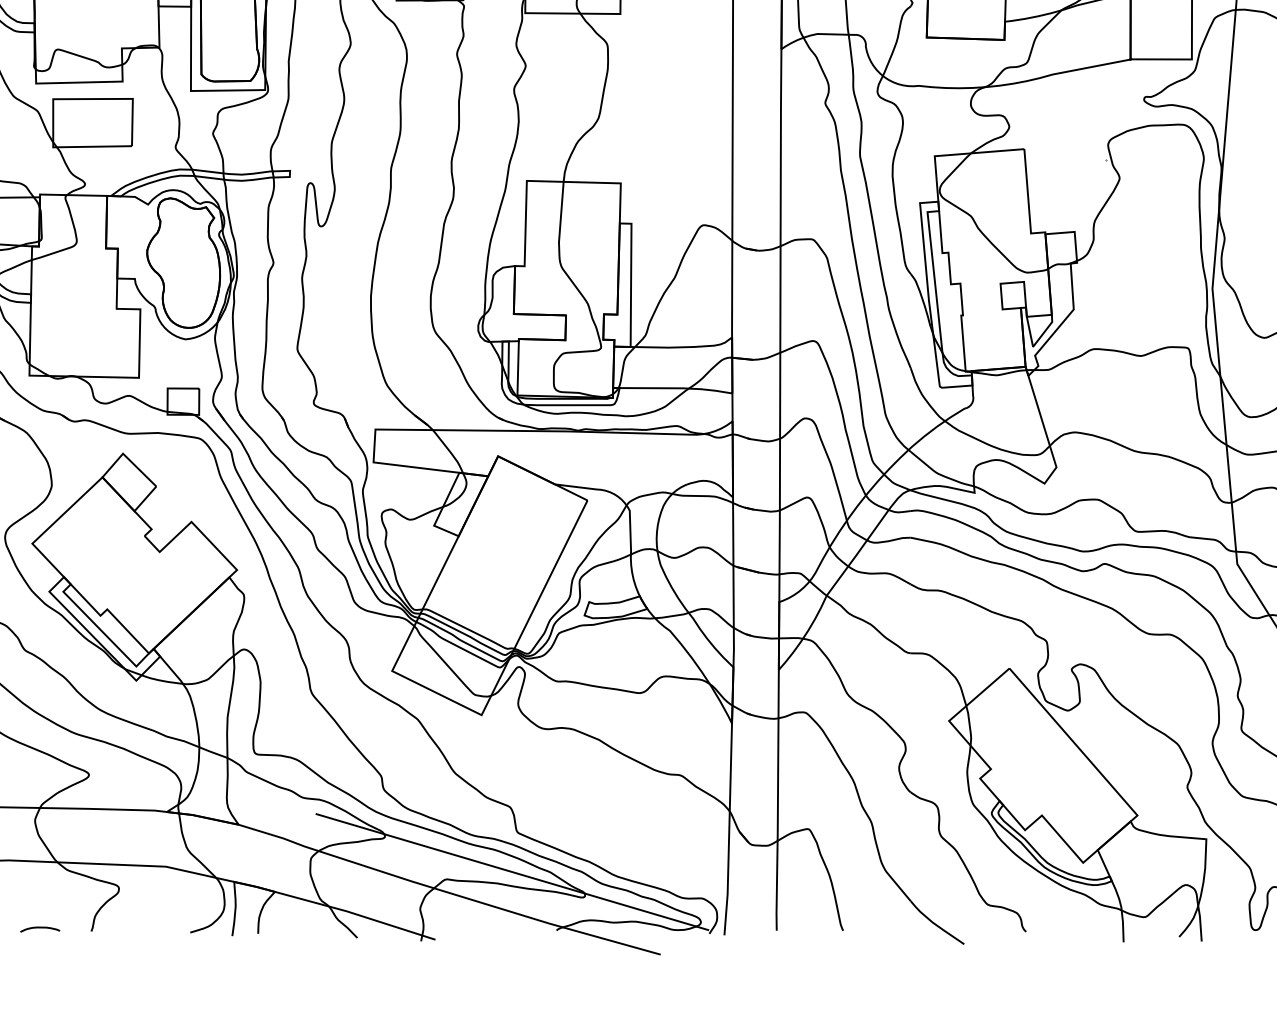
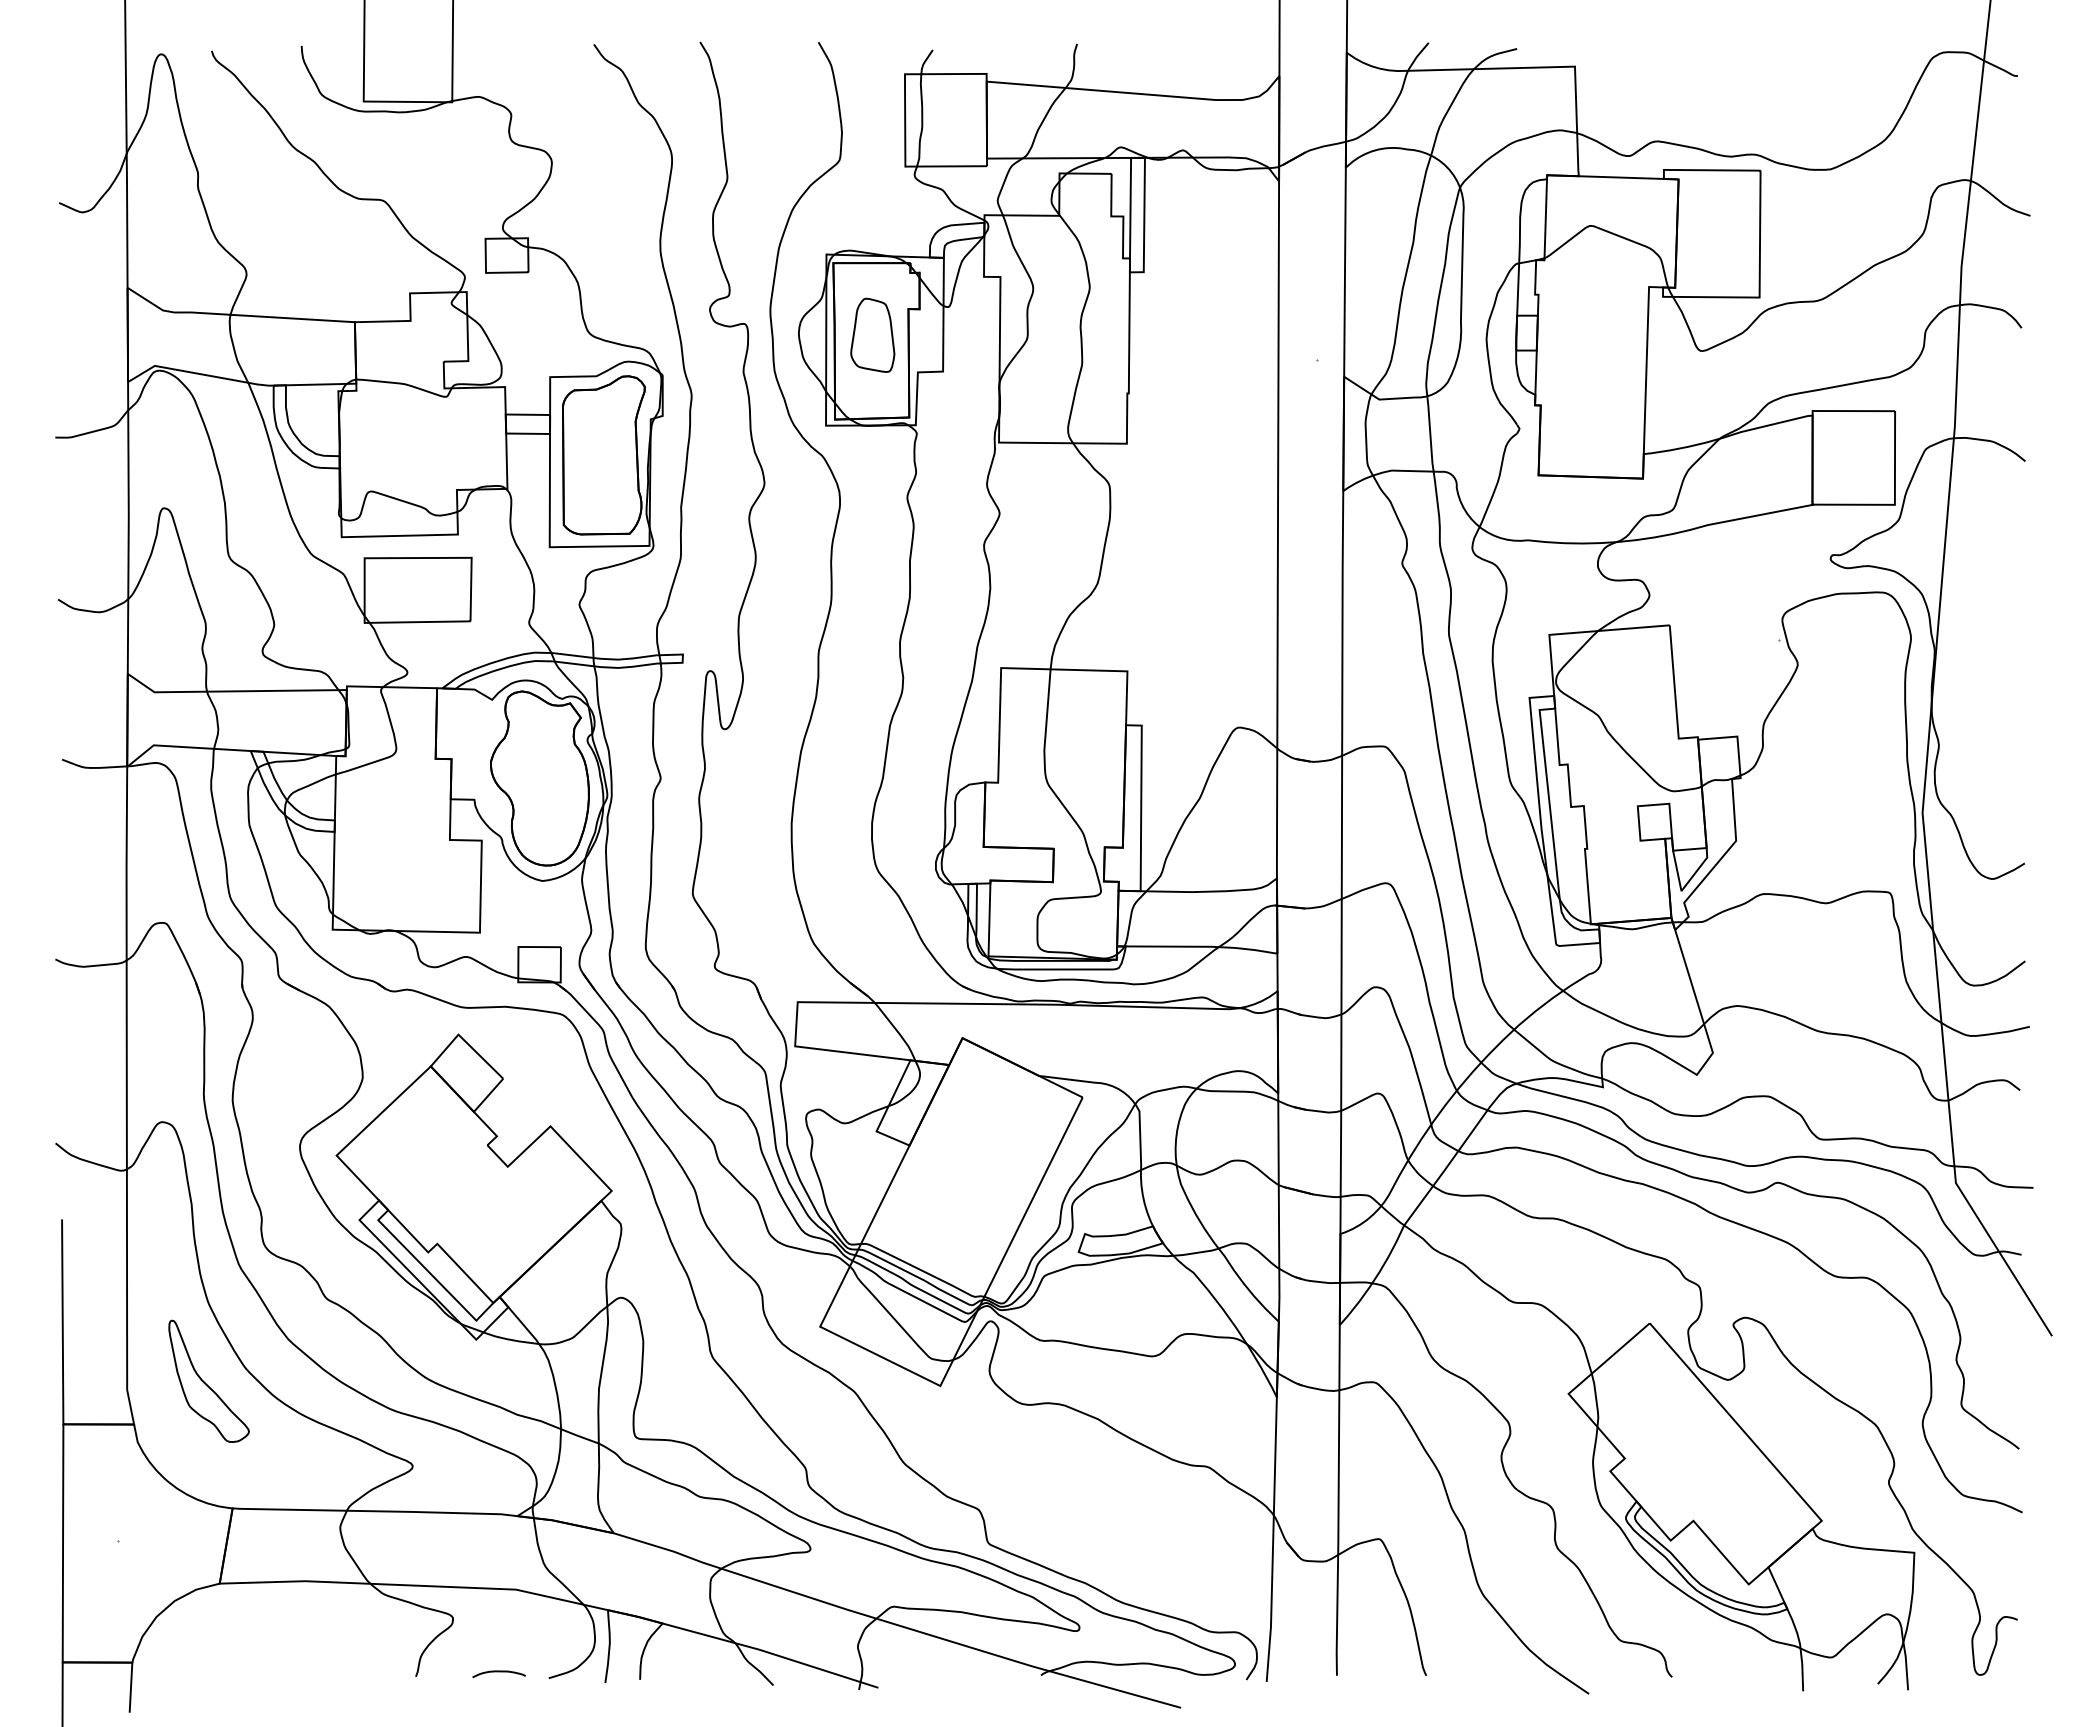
line: (512, 871) -> (981, 1596), removed
curve: (39, 928) -> (498, 1672), moved

